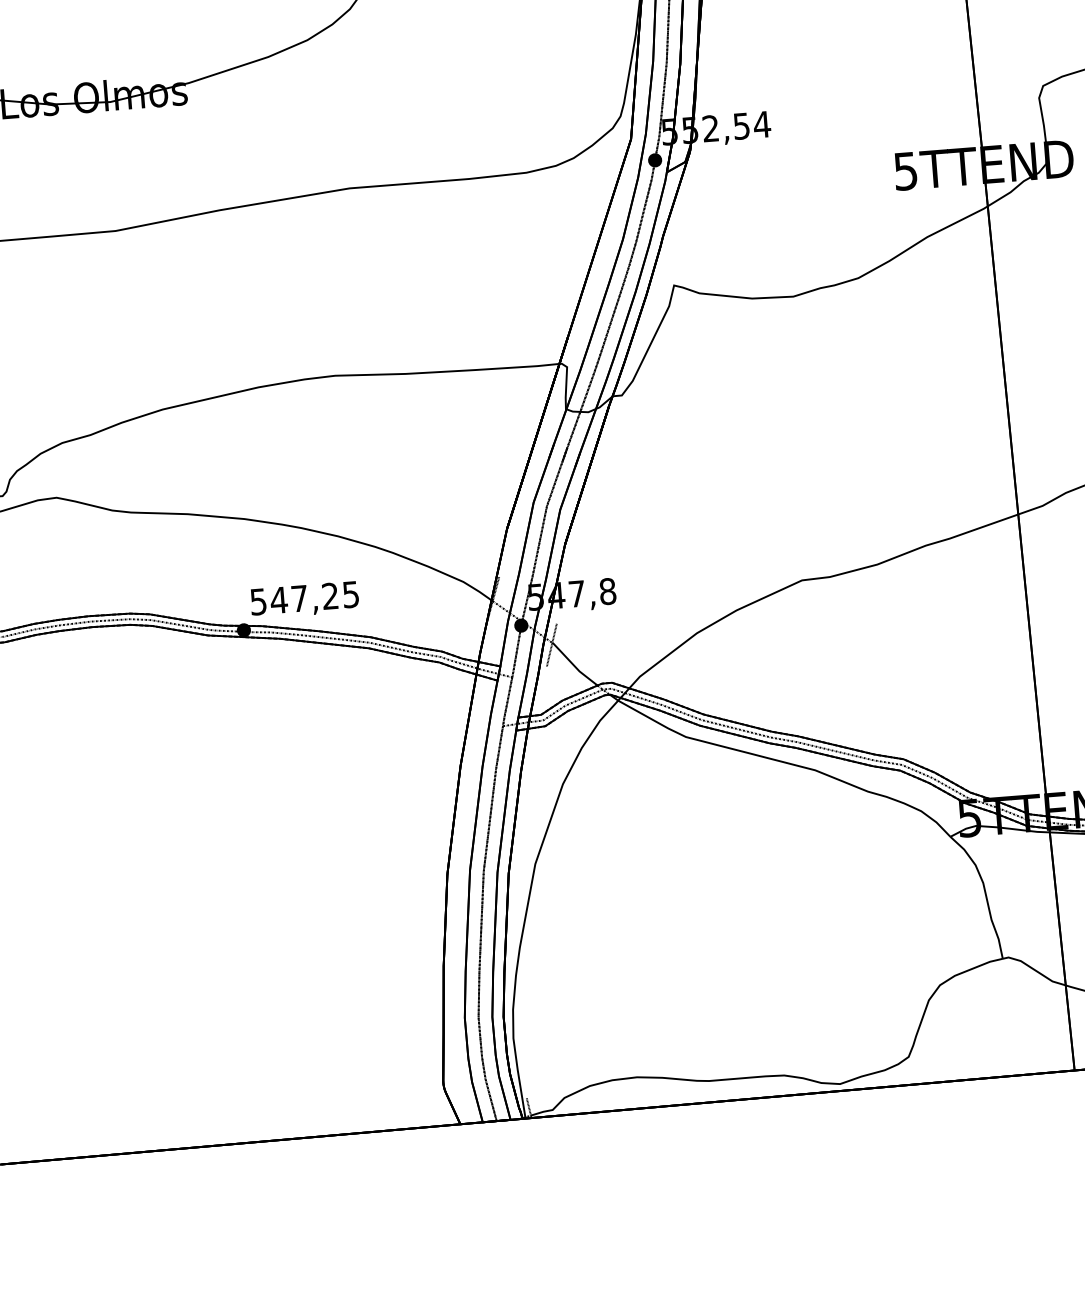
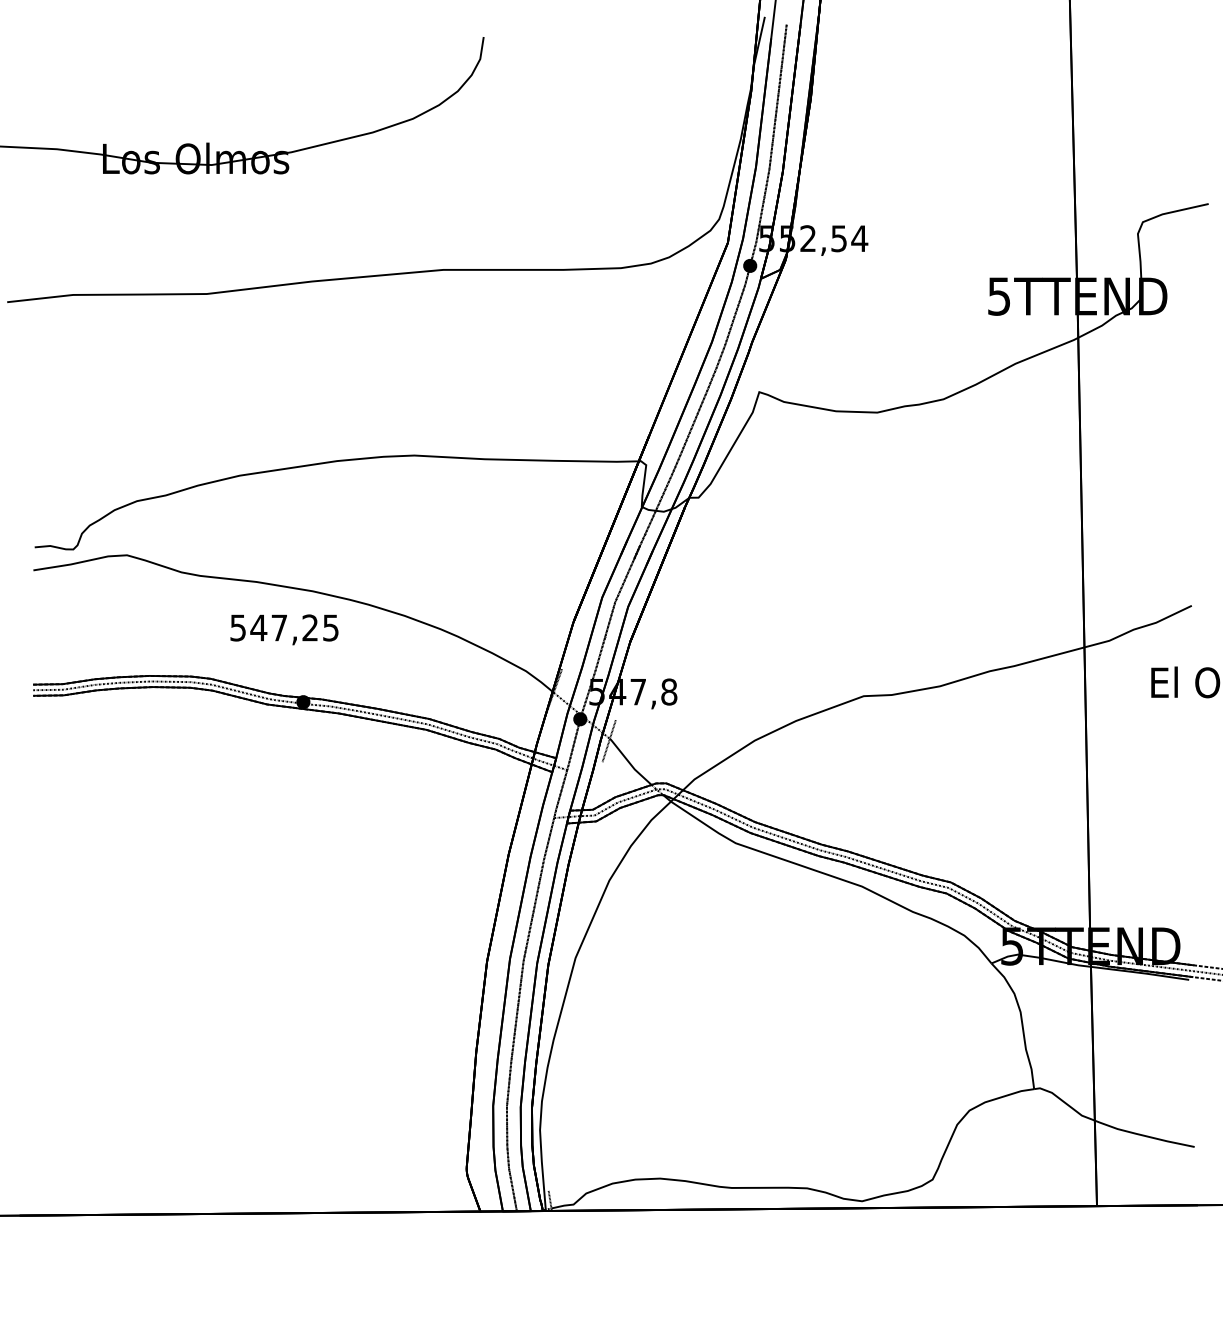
text: (304, 599) -> (284, 629), moved

